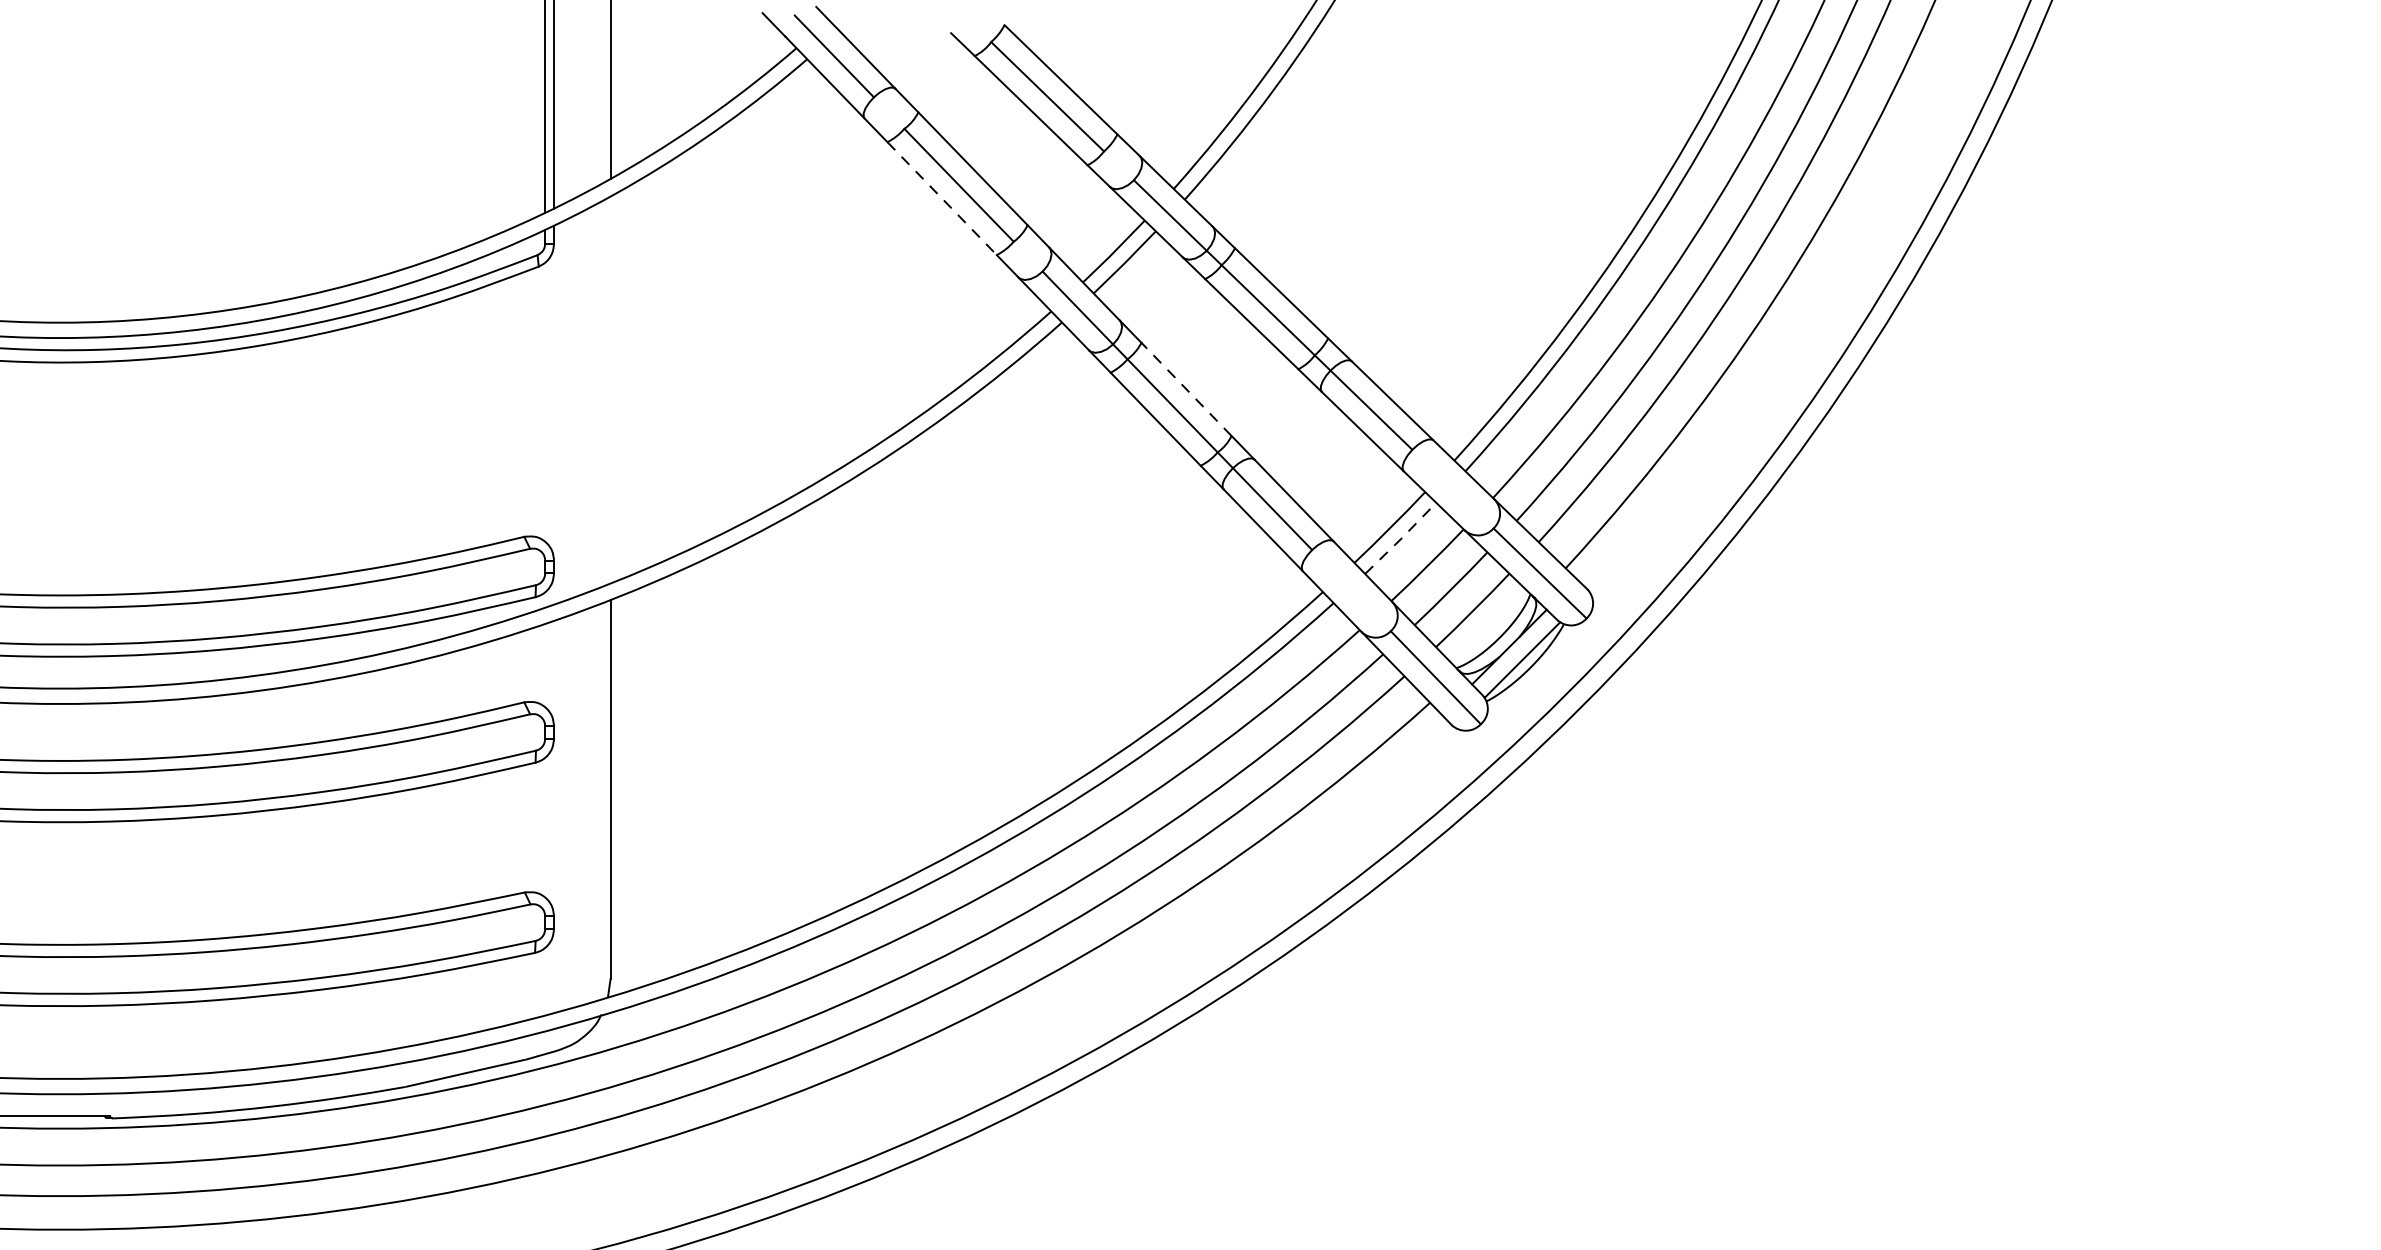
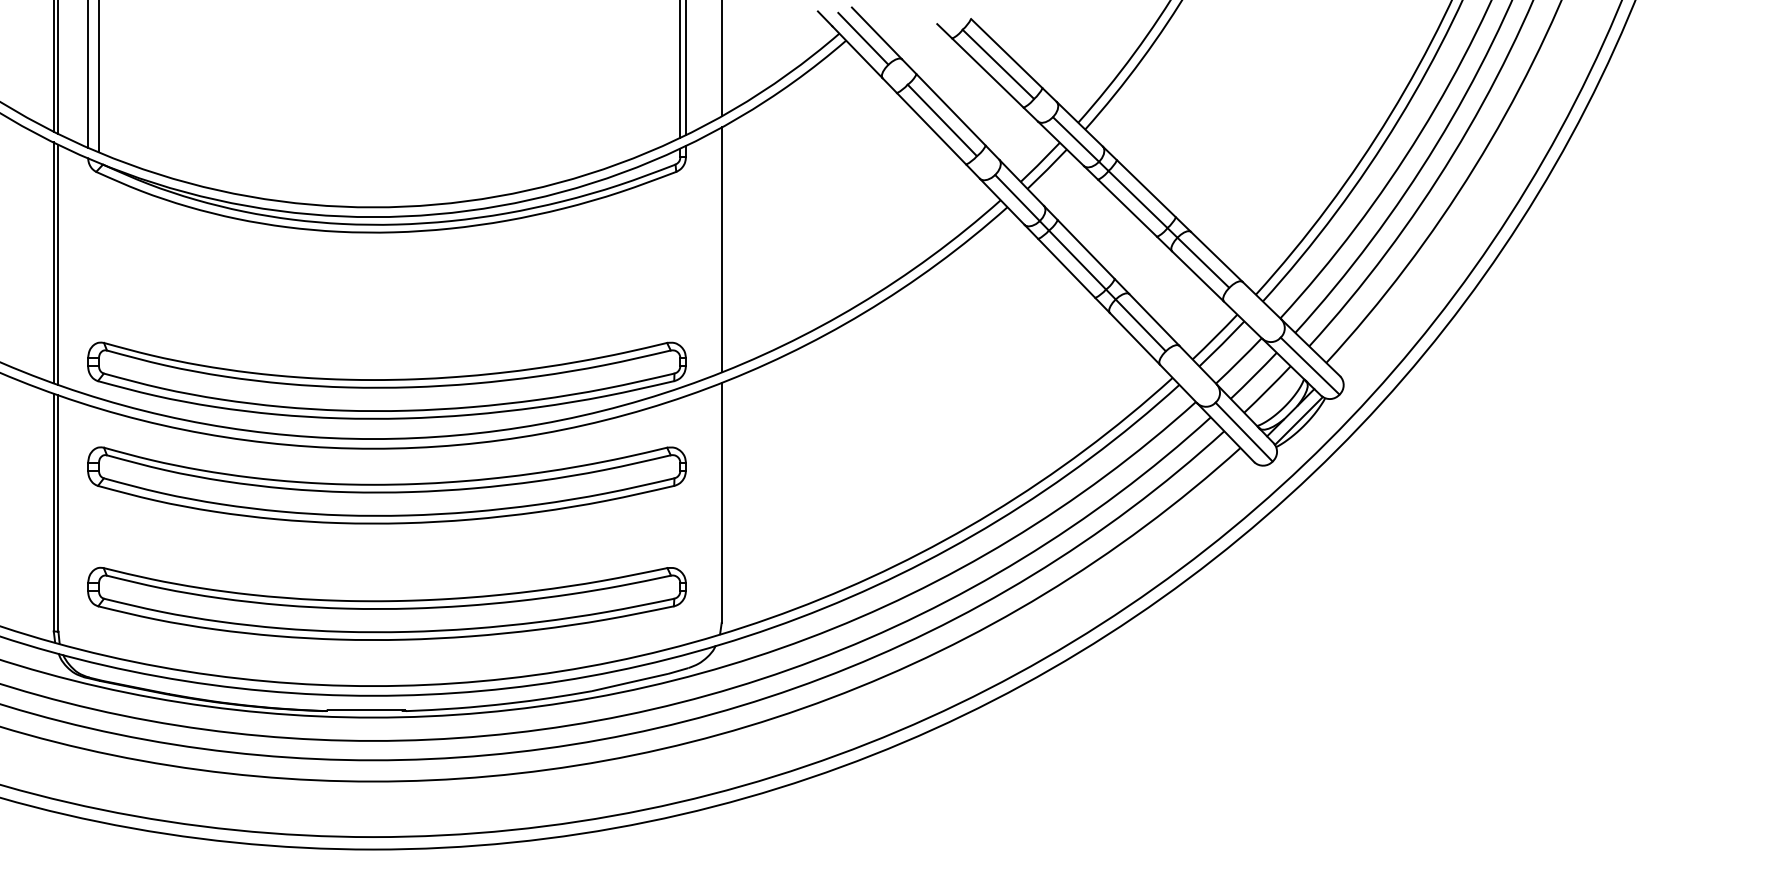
line: (941, 198) -> (931, 128), dashed -> solid
line: (610, 389) -> (721, 249), added
line: (1185, 389) -> (1085, 249), dashed -> solid
line: (1401, 539) -> (1222, 344), dashed -> solid

